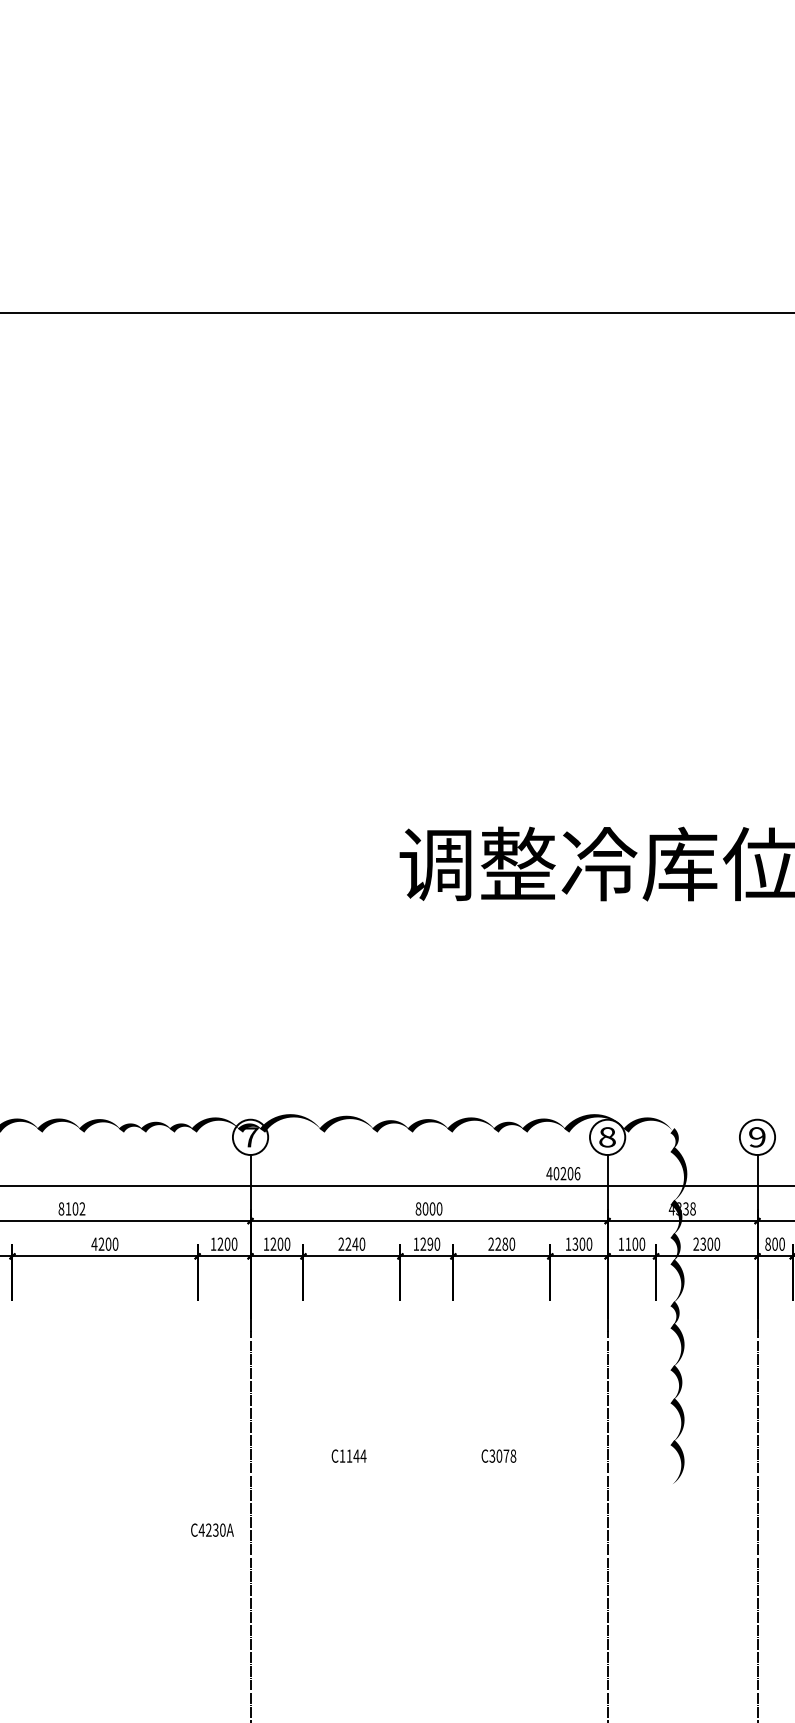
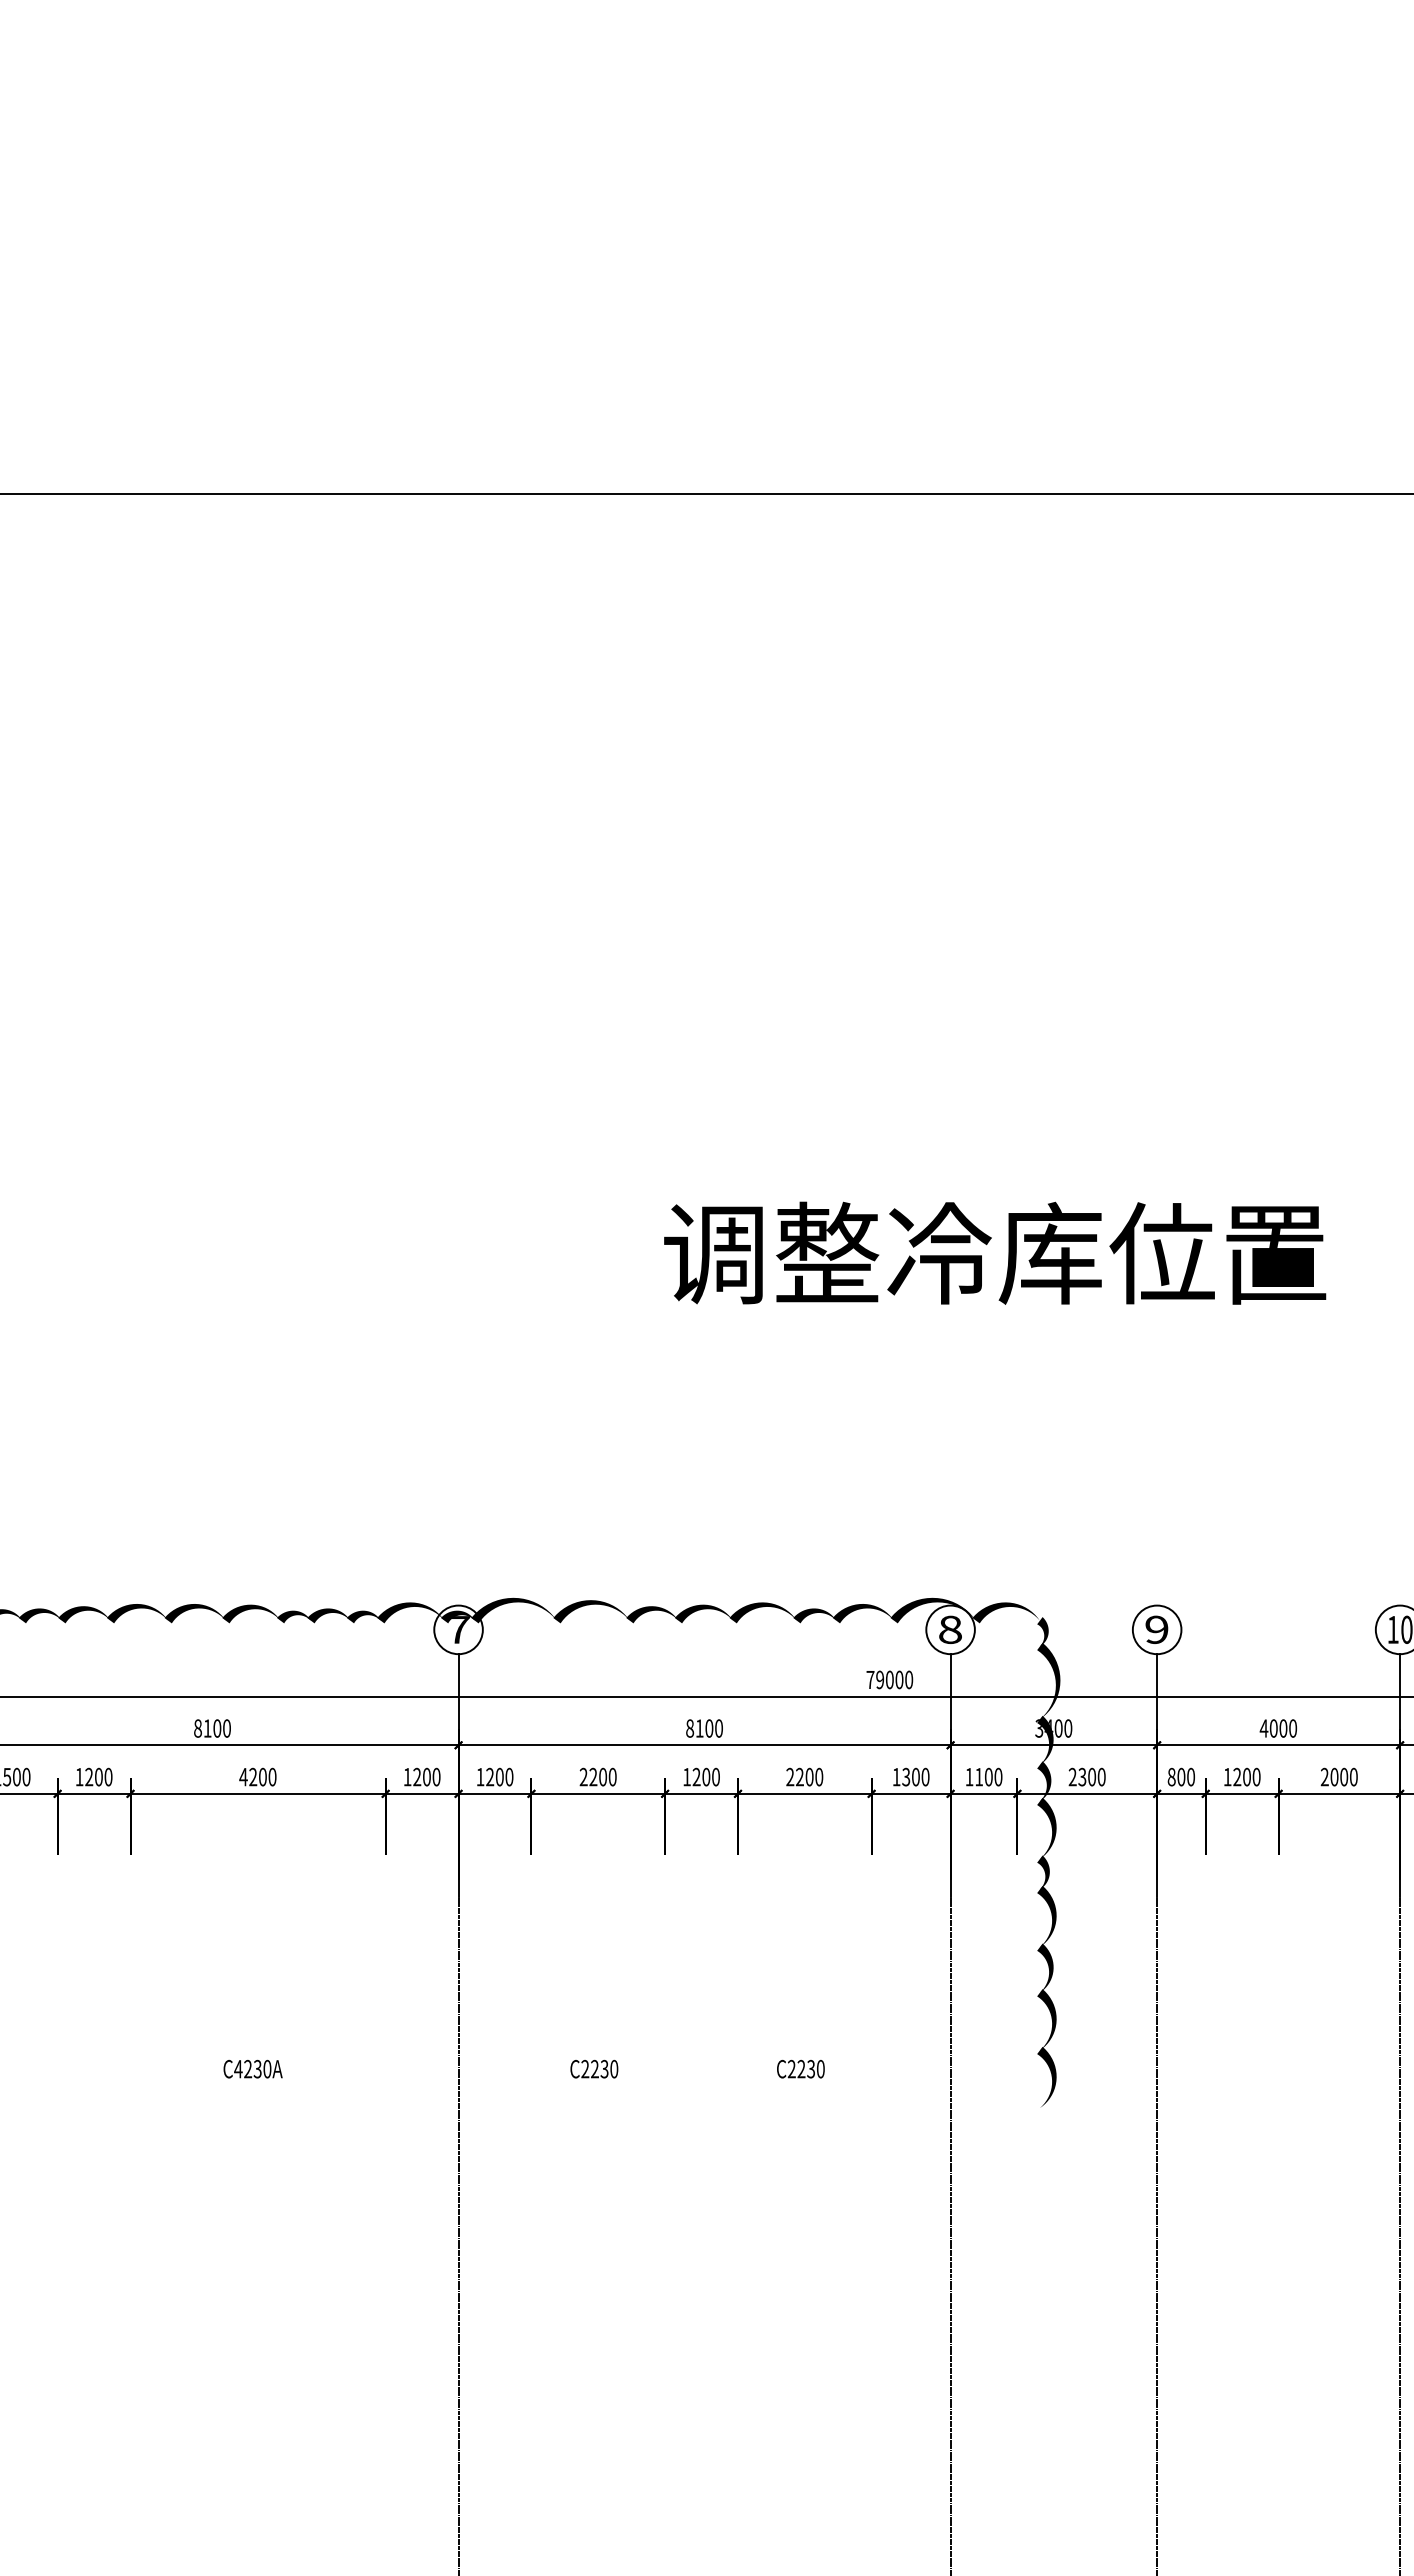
text: (563, 1173) -> (889, 1679), 40206 -> 79000
text: (82, 1208) -> (226, 1728), 8102 -> 8100
text: (425, 1208) -> (699, 1728), 8000 -> 8100
text: (682, 1208) -> (1053, 1728), 4338 -> 3400
text: (354, 1243) -> (602, 1776), 2240 -> 2200
text: (505, 1243) -> (809, 1776), 2280 -> 2200
text: (430, 1244) -> (706, 1777), 1290 -> 1200
text: (352, 1455) -> (599, 2068), C1144 -> C2230
text: (502, 1455) -> (805, 2068), C3078 -> C2230
text: (212, 1529) -> (252, 2068), moved

